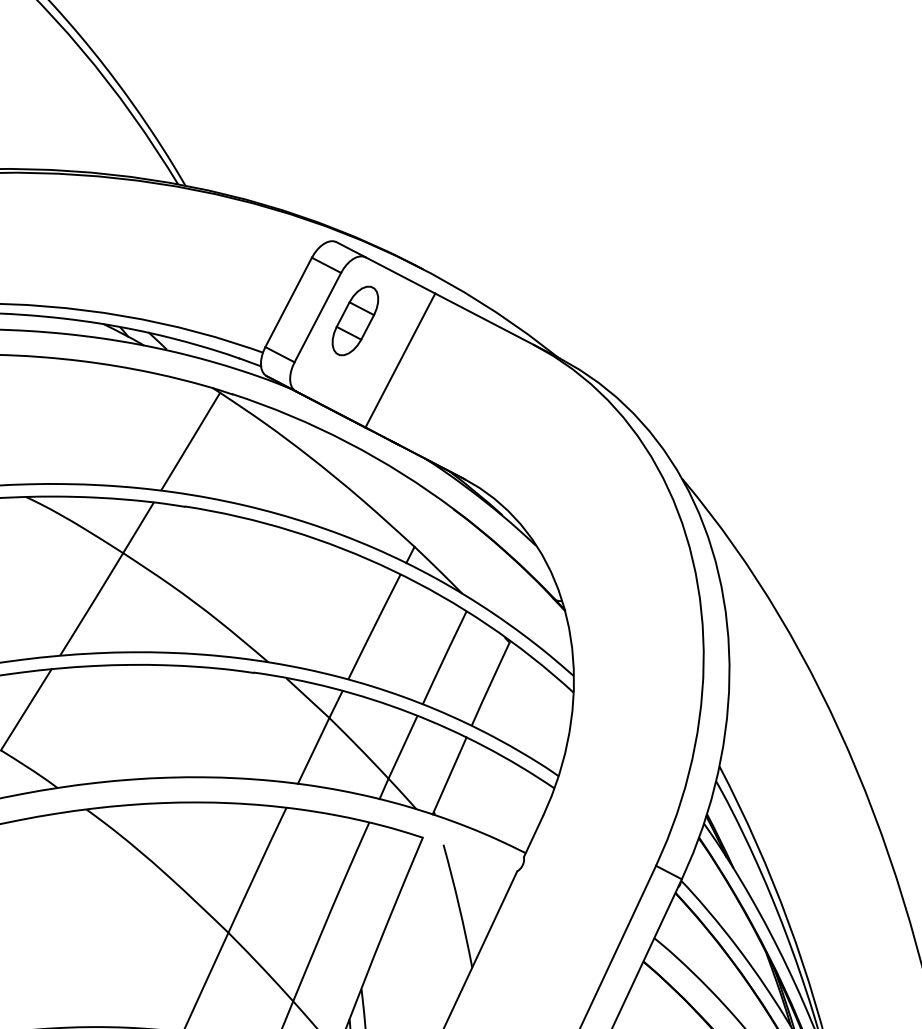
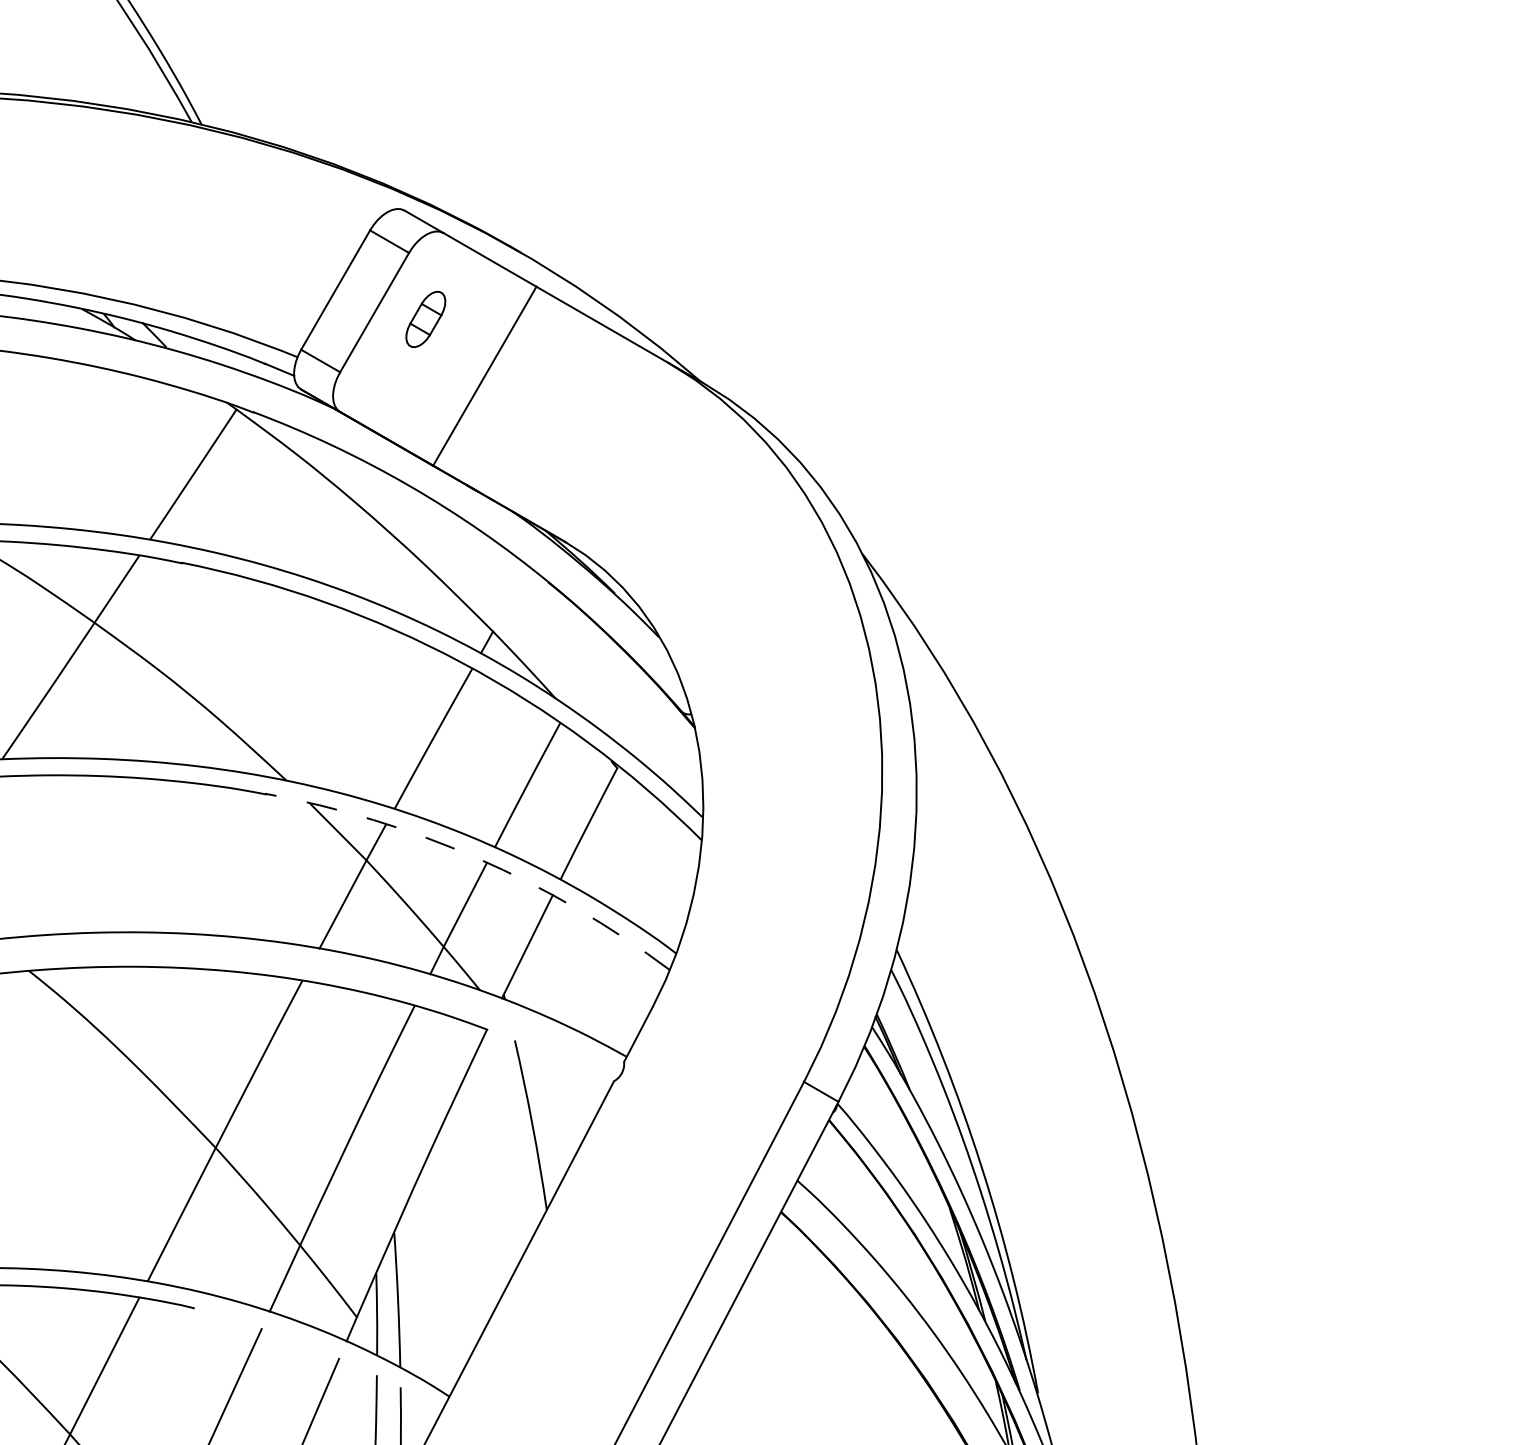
part: (355, 321) -> (425, 319), size x0.6
arc: (410, 713) -> (477, 858), solid -> dashed

